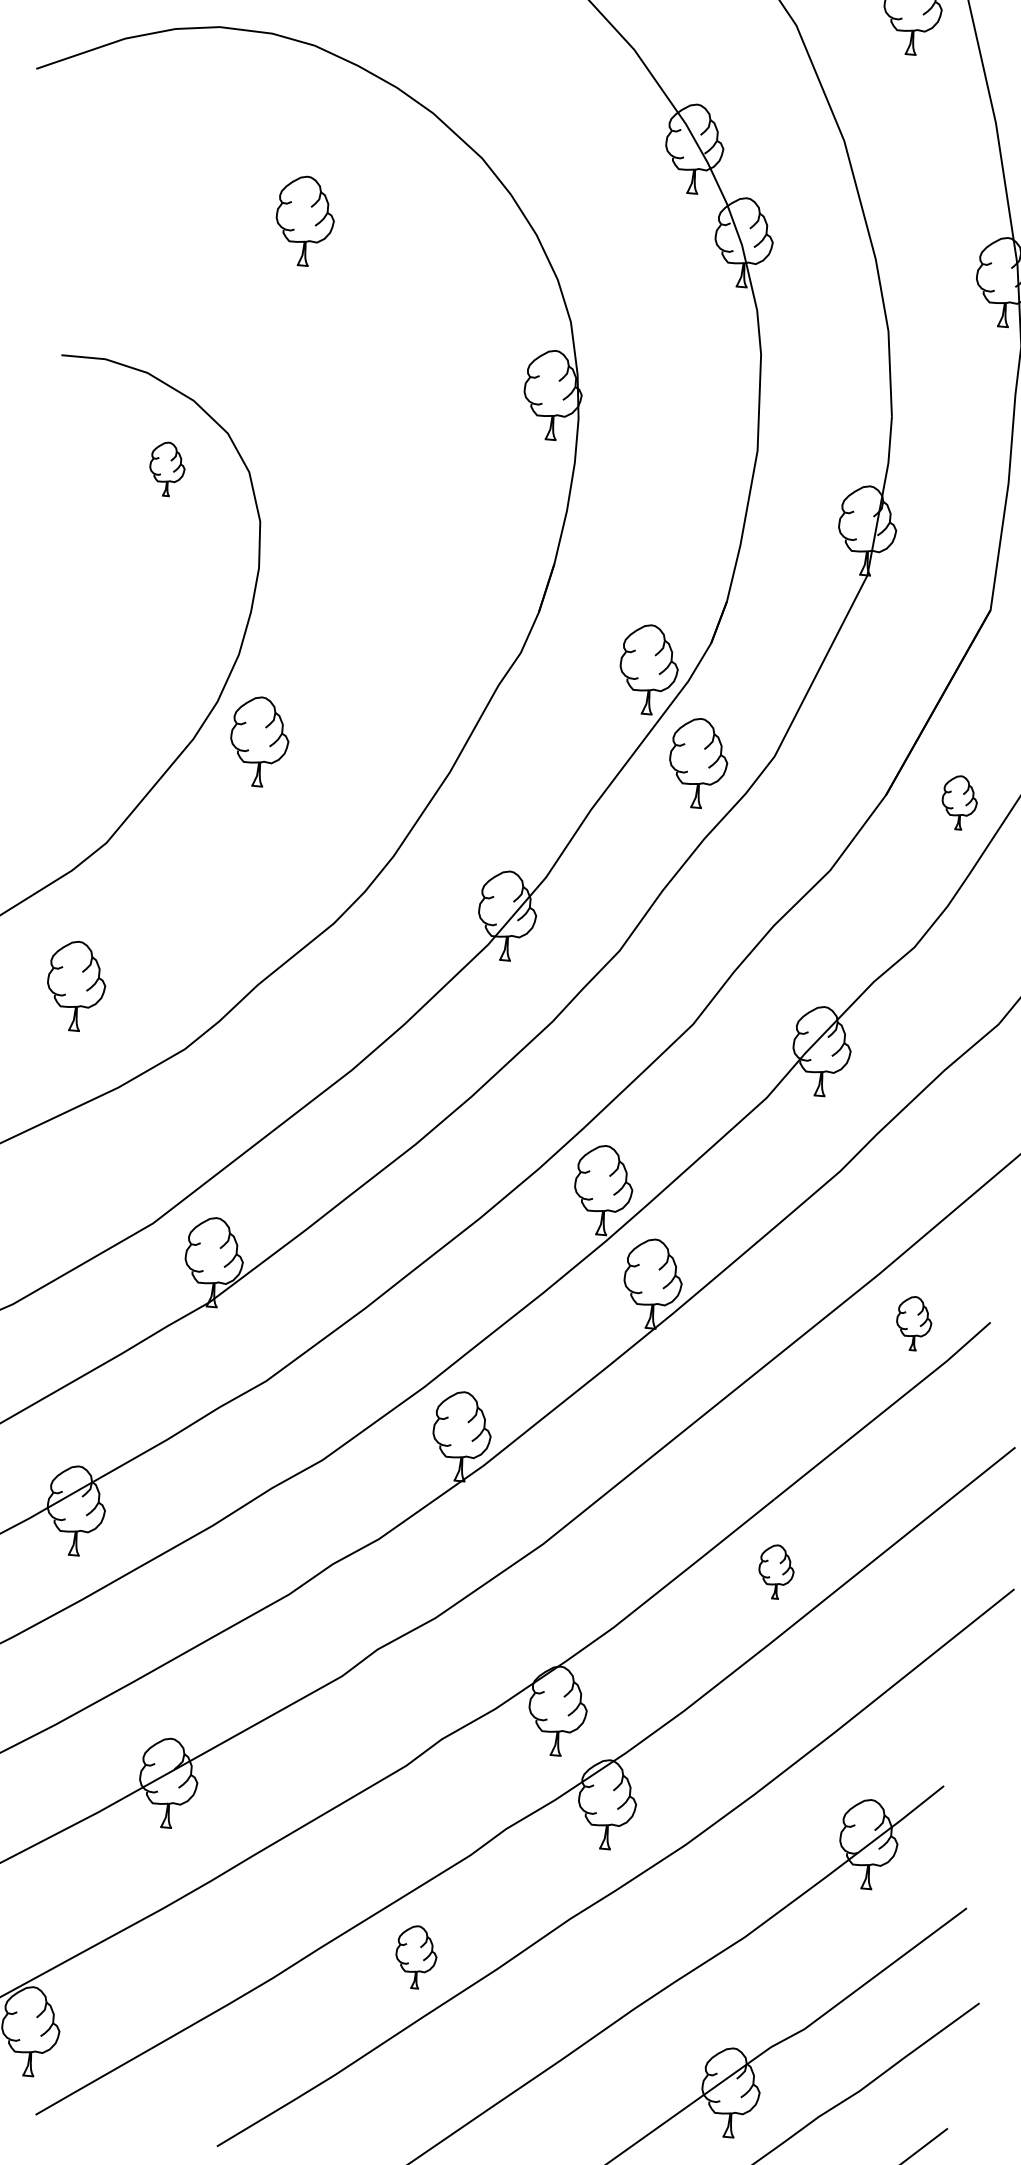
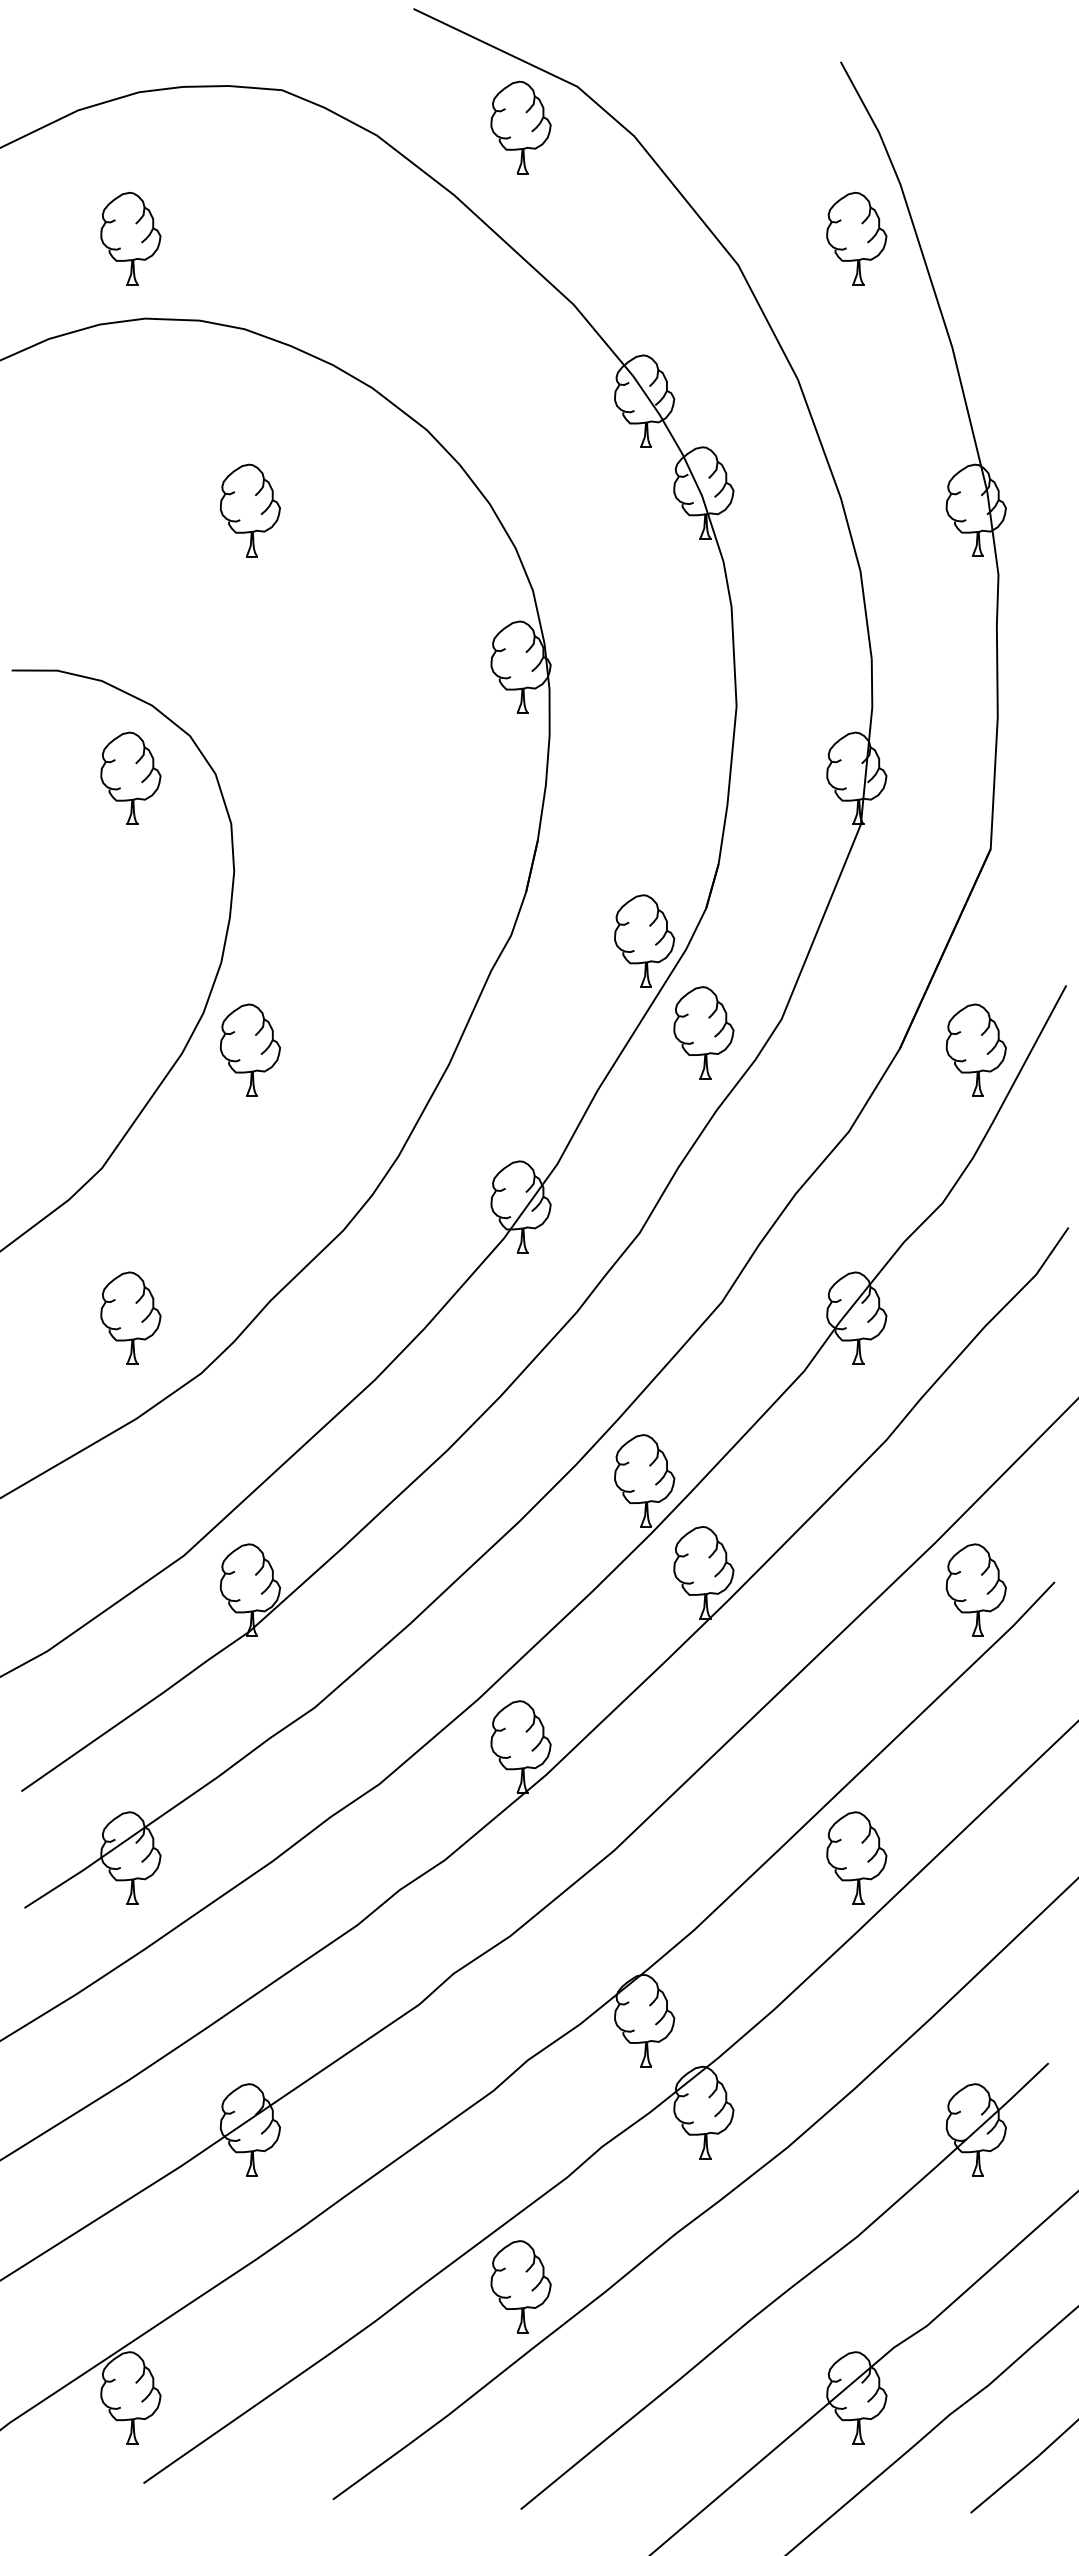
part: (166, 468) -> (130, 777), size x1.67
part: (959, 802) -> (975, 1049), size x1.67
part: (76, 985) -> (130, 1317), moved
part: (913, 1322) -> (975, 1589), size x1.67
part: (776, 1571) -> (856, 1857), size x1.67
part: (415, 1956) -> (520, 2286), size x1.43

